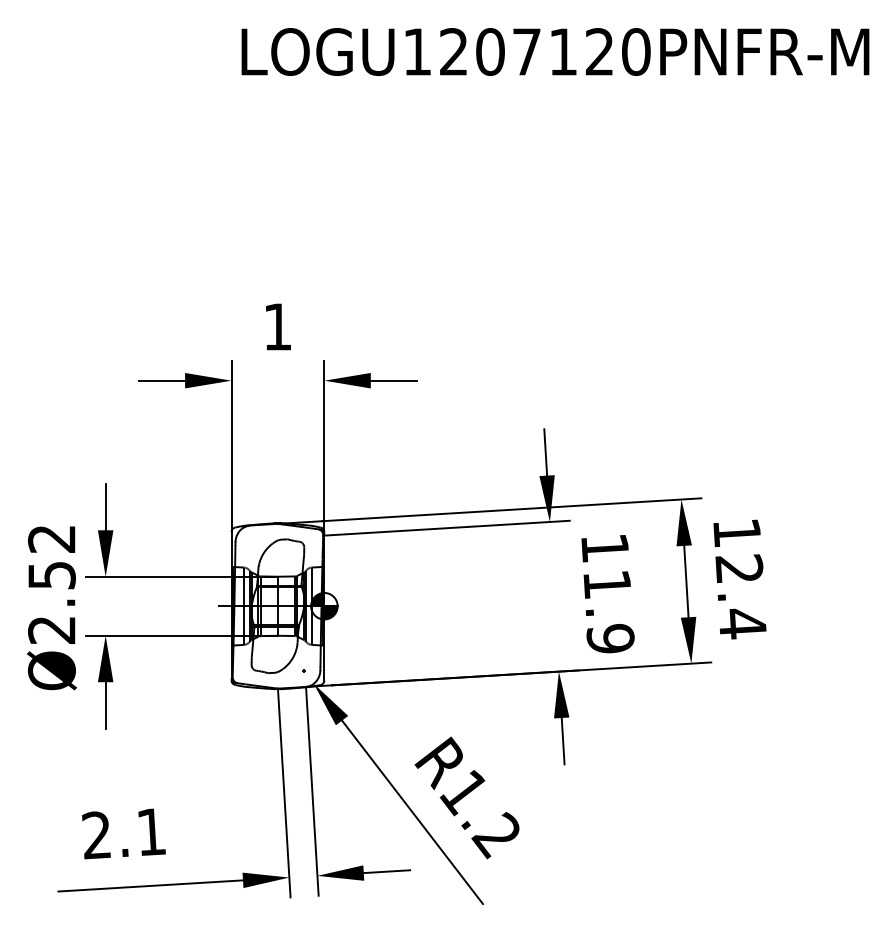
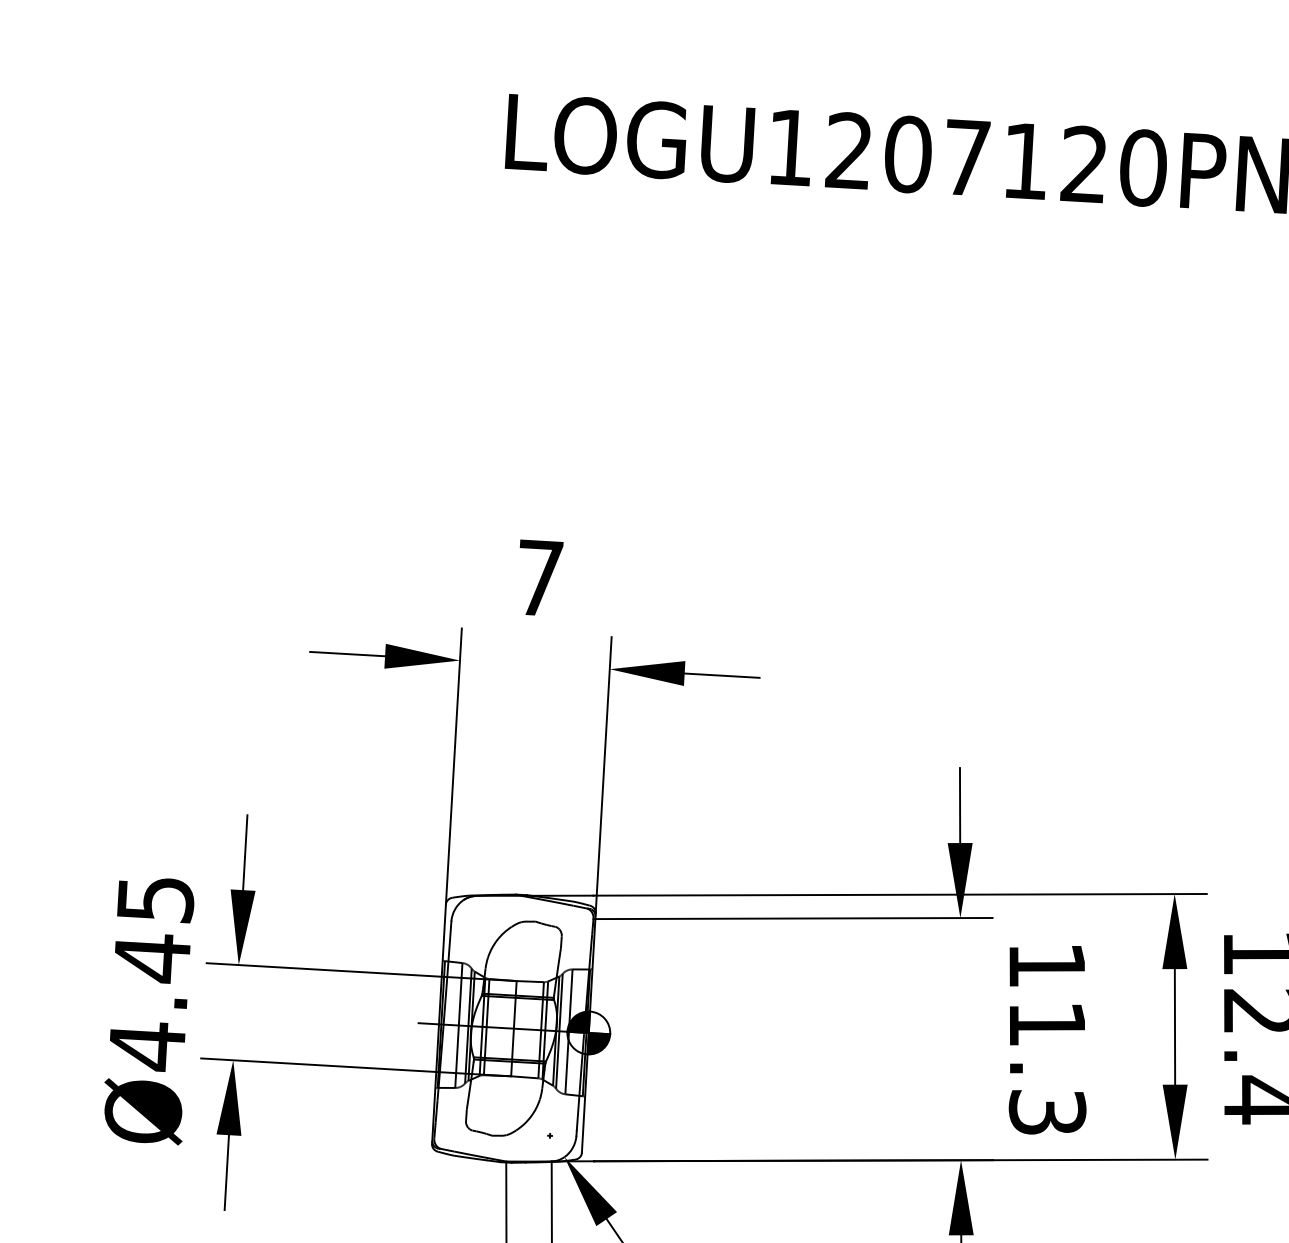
text: (277, 326) -> (539, 577), 1 -> 7
text: (51, 585) -> (150, 974), Ø2.52 -> Ø4.45
text: (610, 638) -> (1047, 1111), 11.9 -> 11.3

